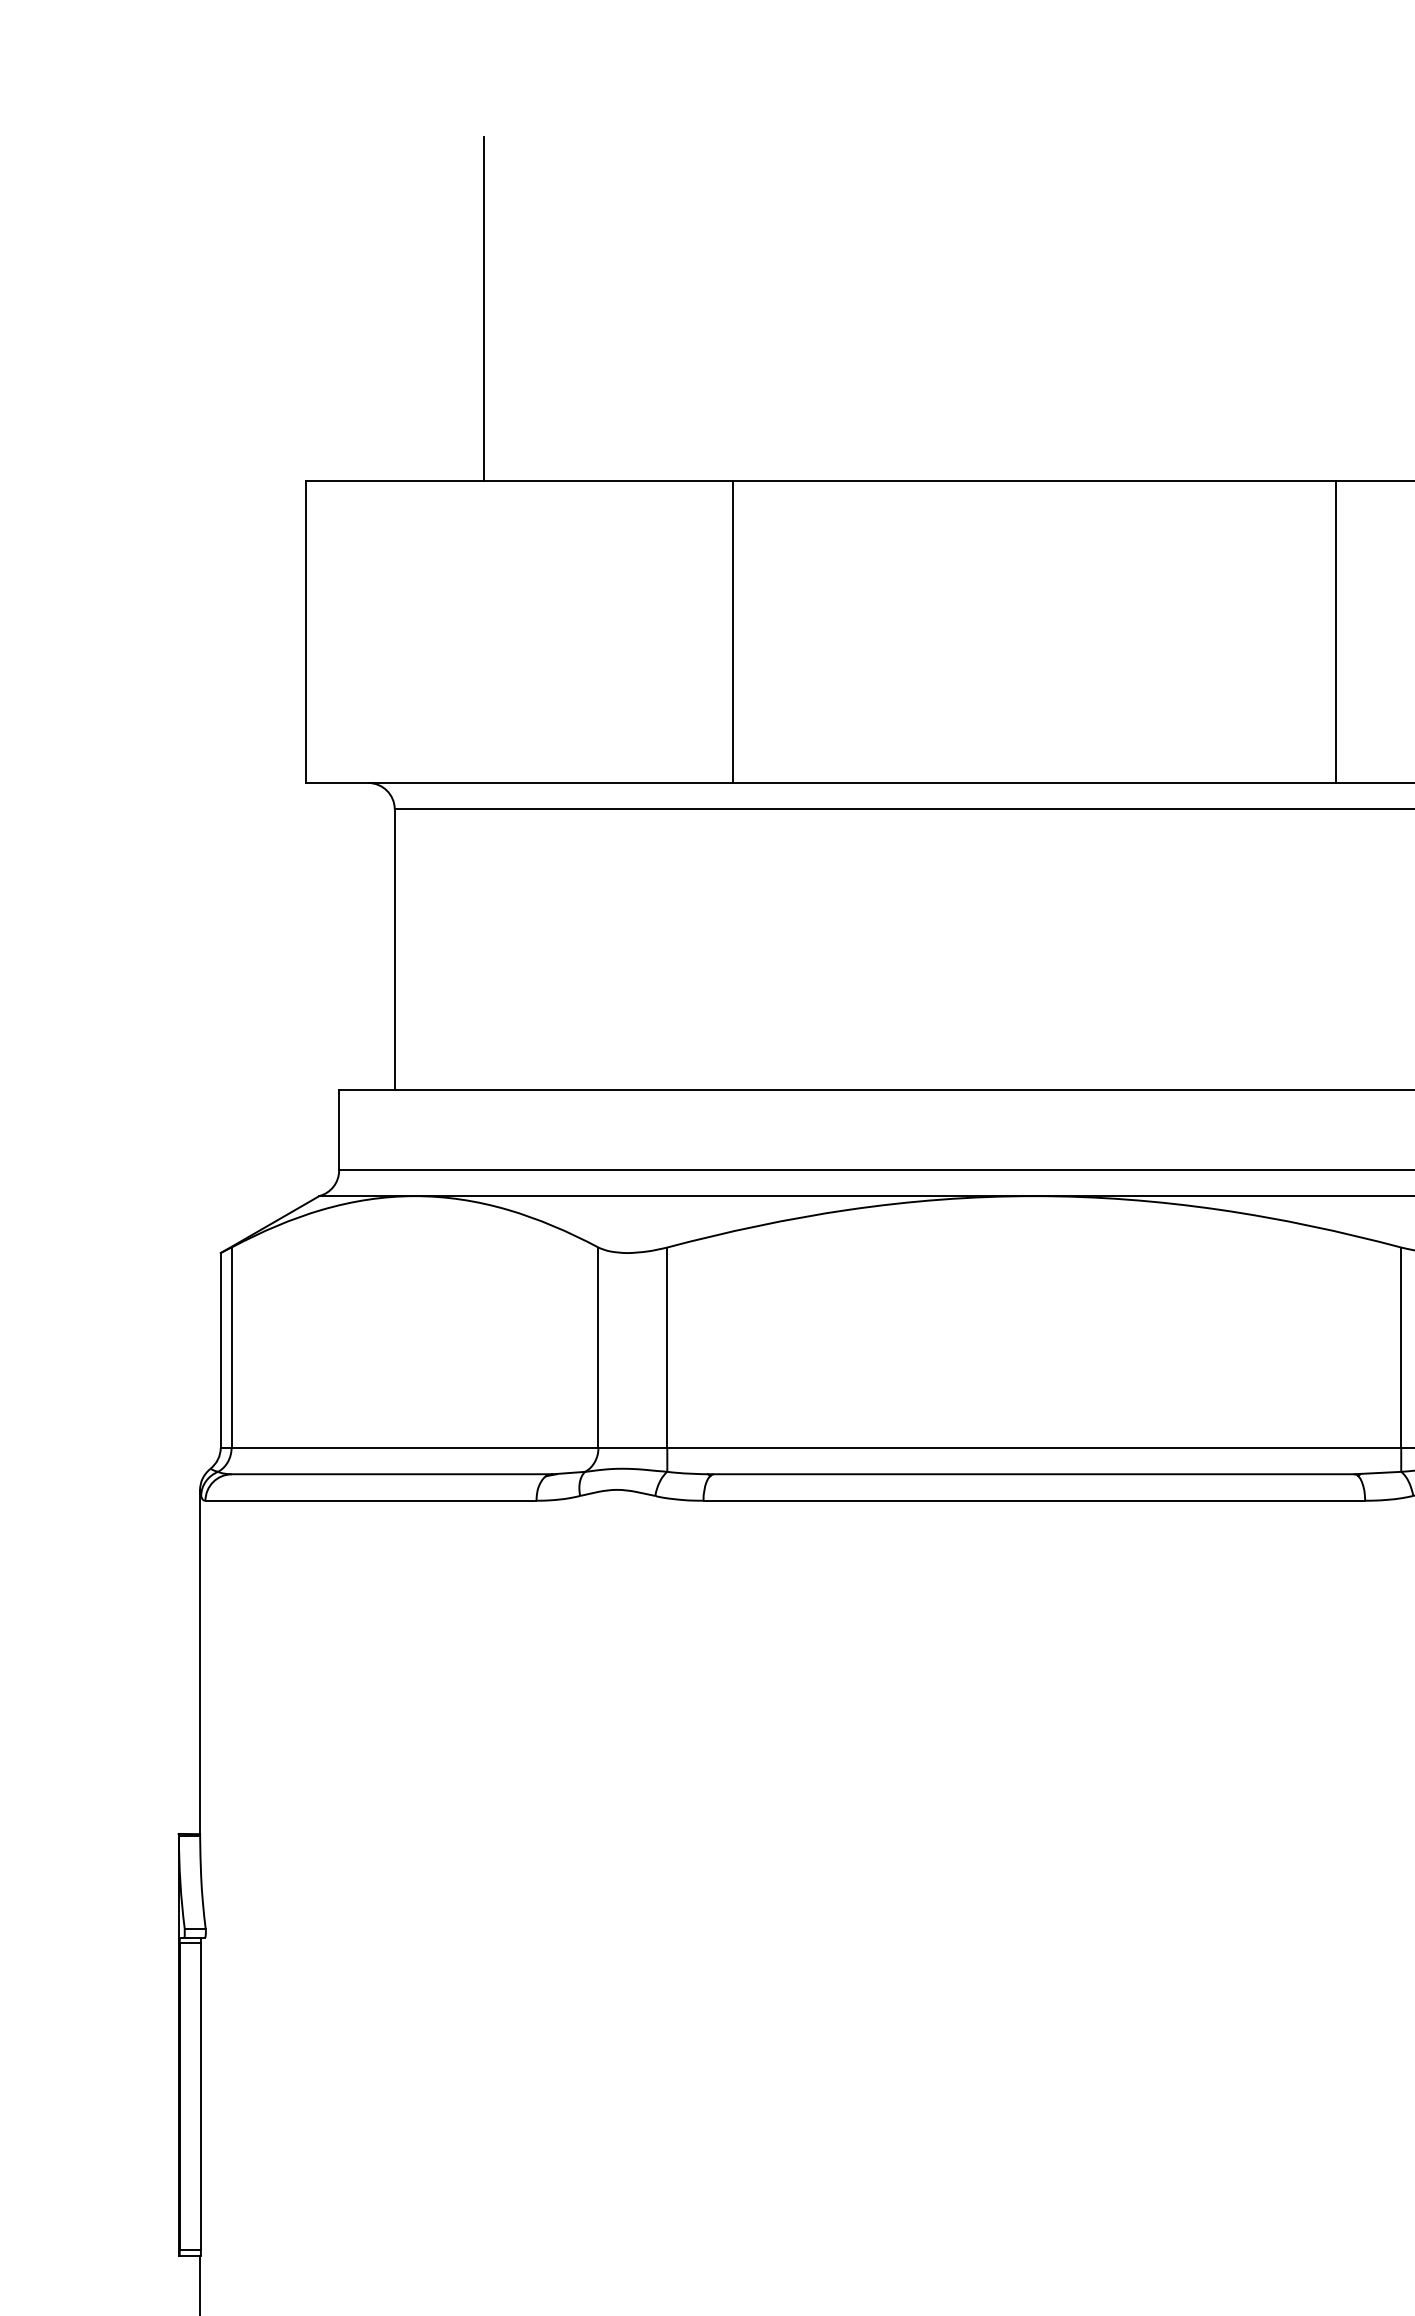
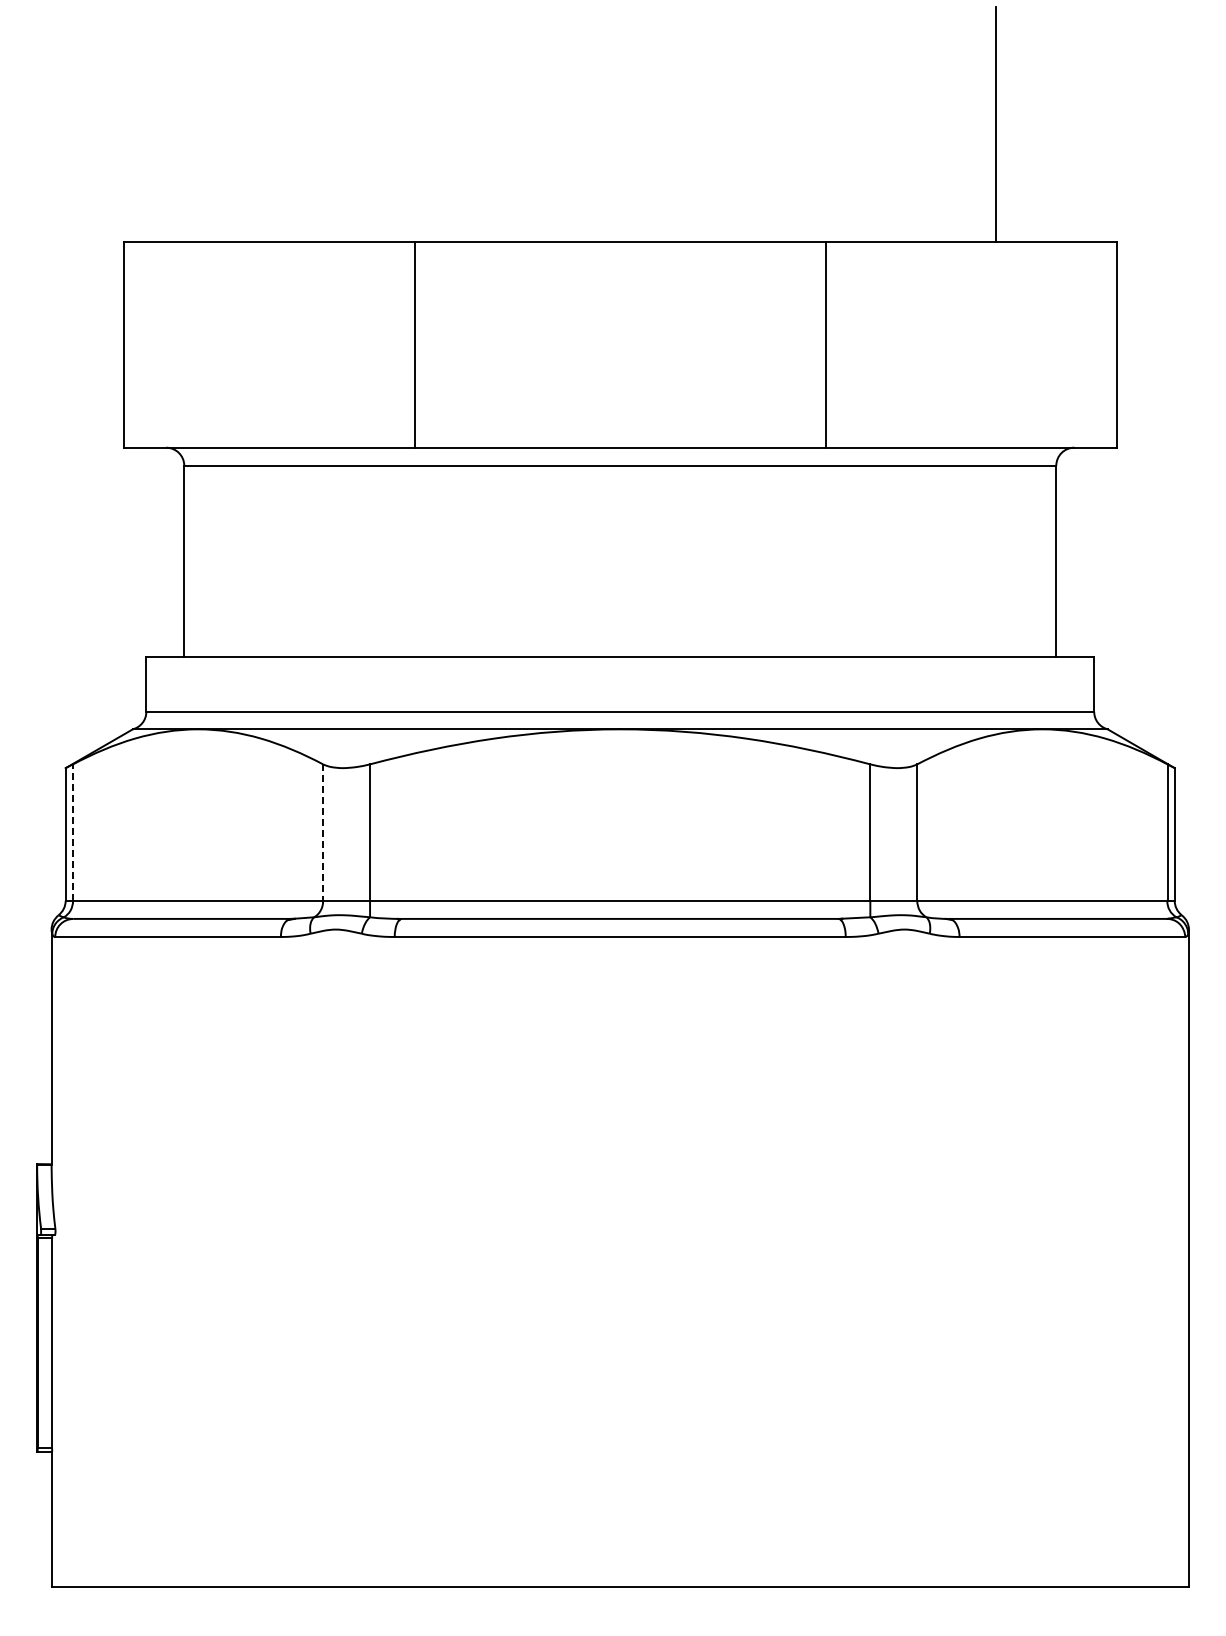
line: (483, 308) -> (244, 124), removed
line: (232, 1347) -> (73, 832), solid -> dashed
line: (599, 1348) -> (323, 833), solid -> dashed

